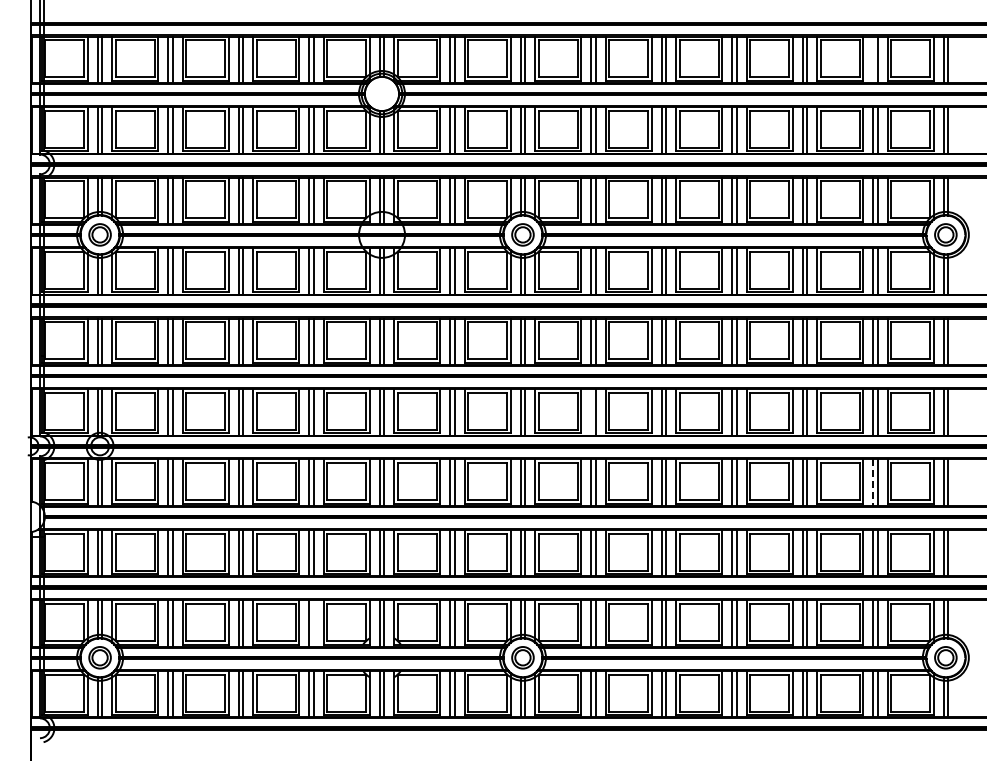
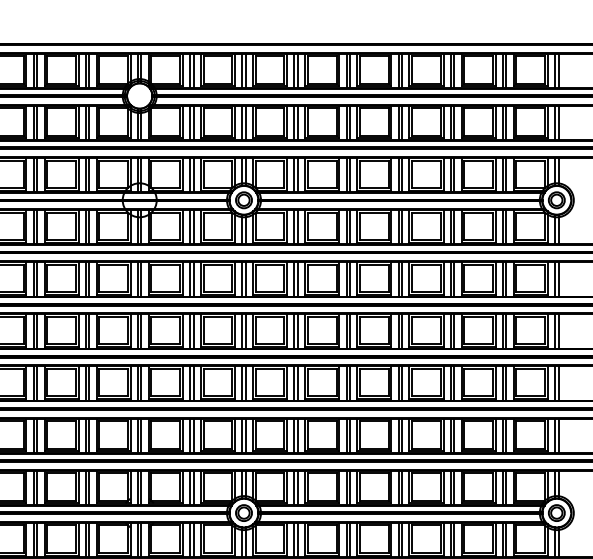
line: (873, 59) -> (503, 70), added
line: (591, 412) -> (294, 331), added
line: (873, 483) -> (503, 384), dashed -> solid
line: (313, 623) -> (89, 487), added

